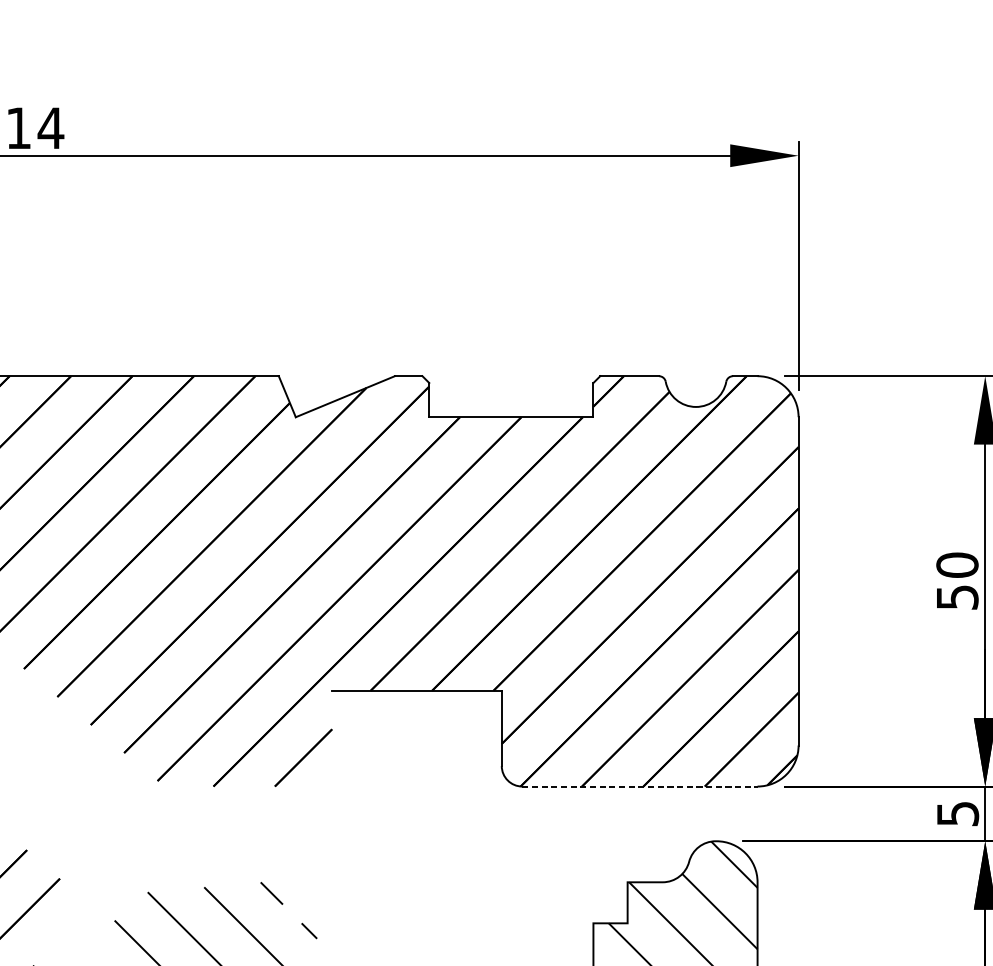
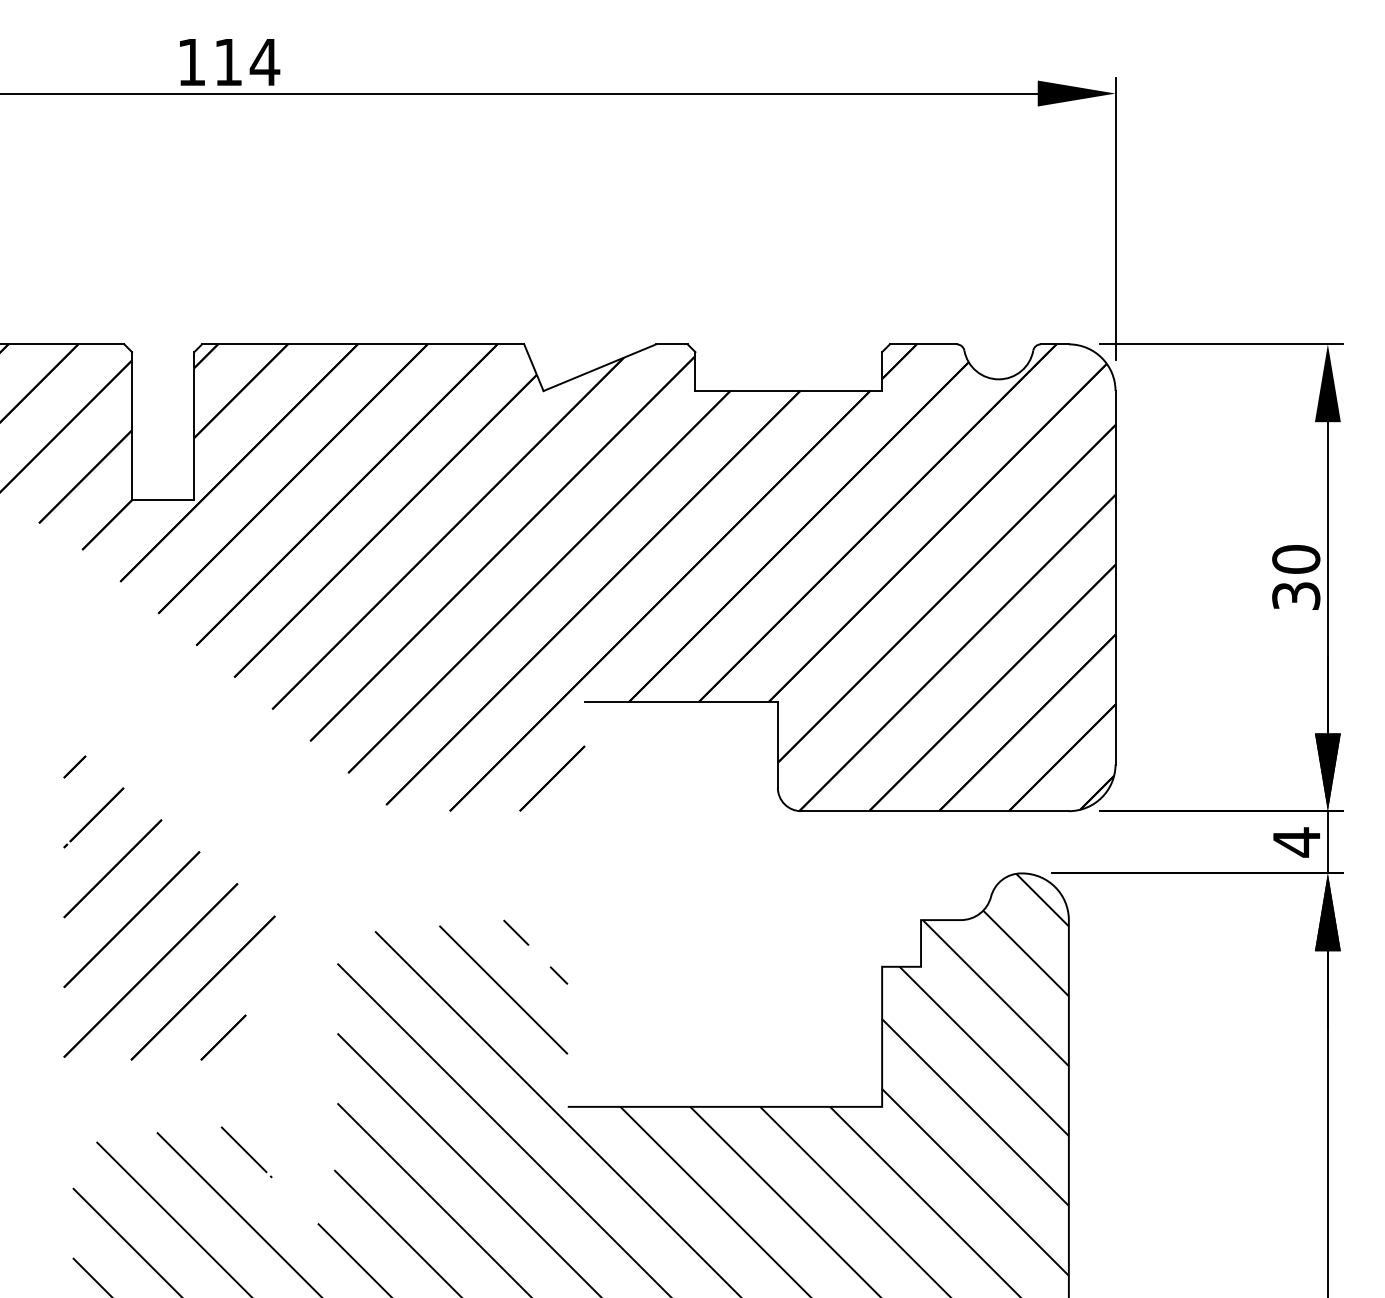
text: (956, 596) -> (1295, 595), 50 -> 30
line: (640, 786) -> (935, 811), dashed -> solid
text: (957, 814) -> (1296, 842), 5 -> 4

